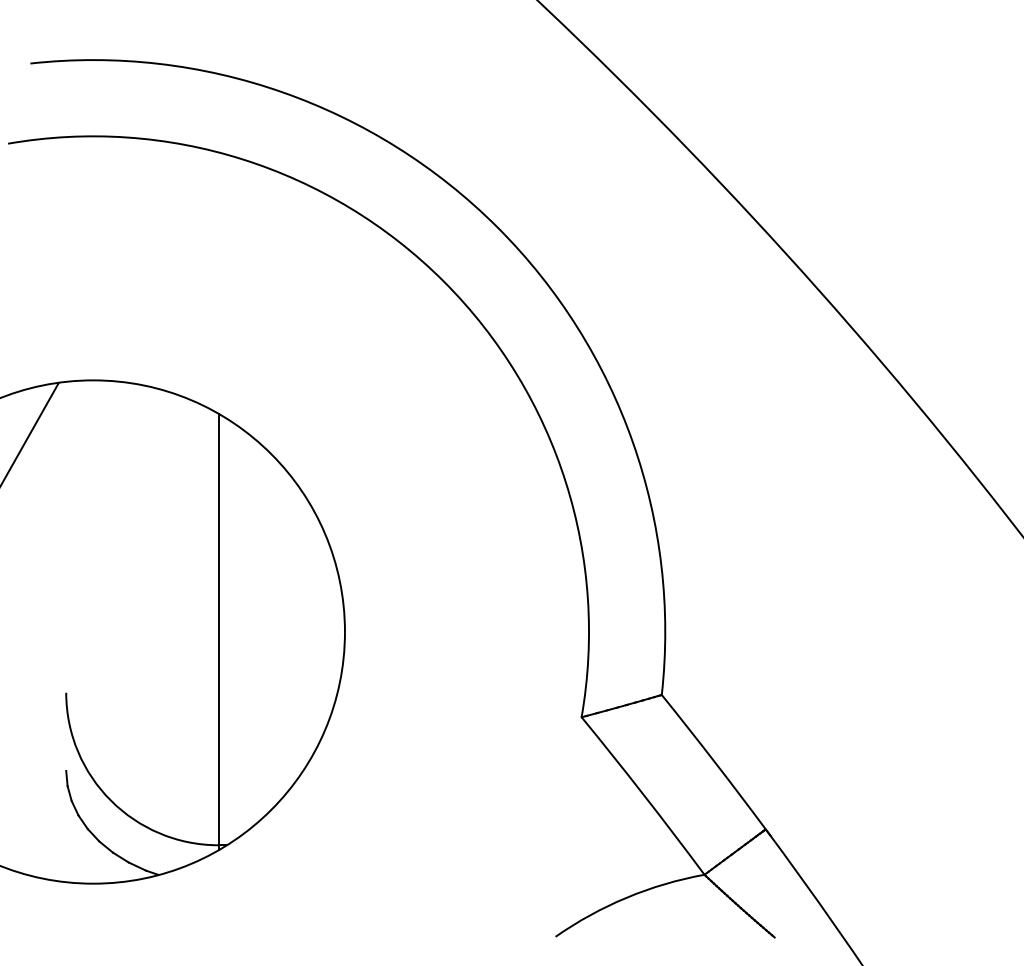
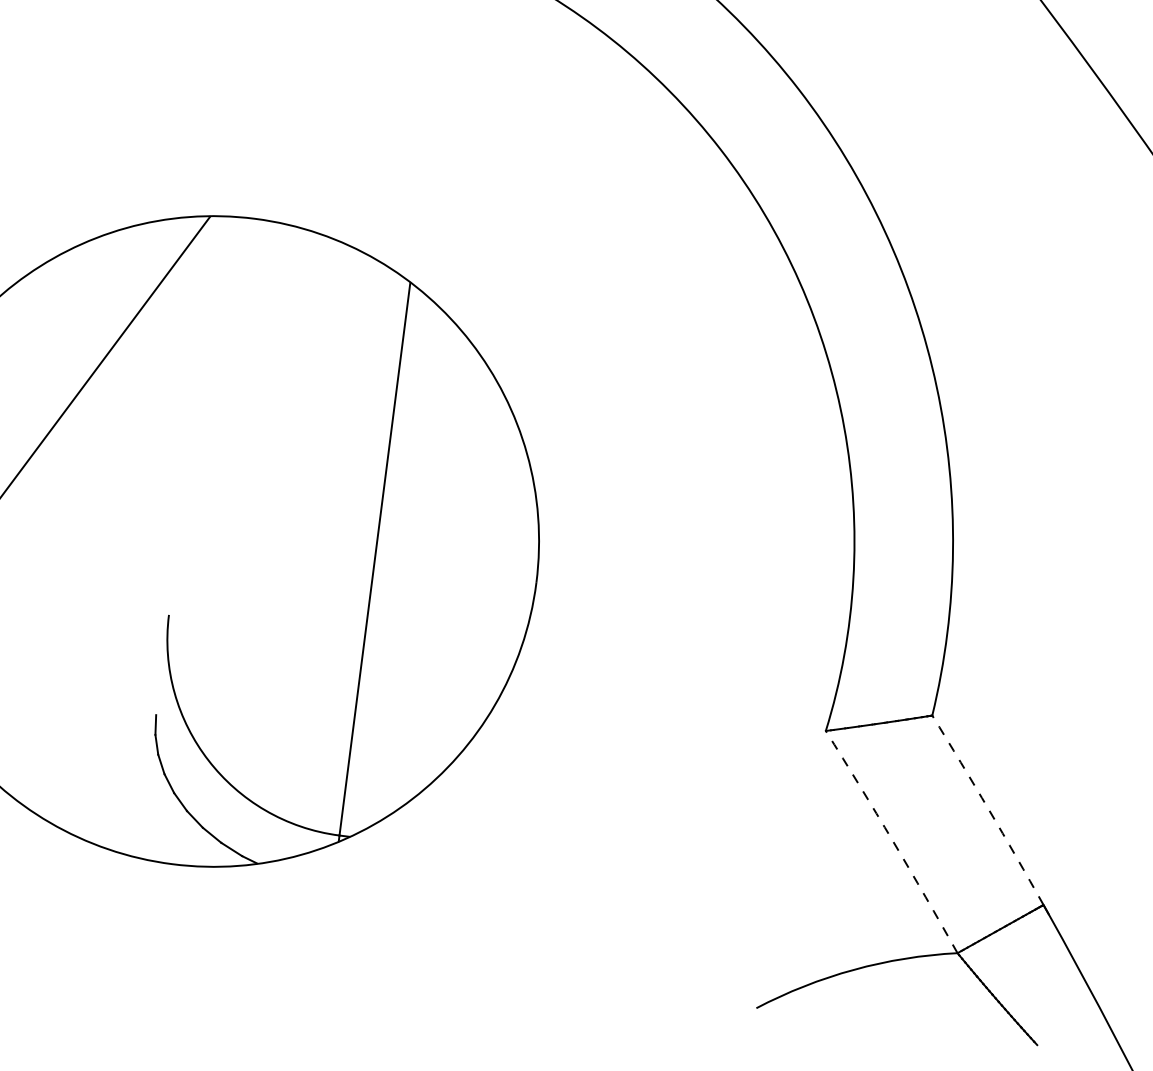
arc: (714, 761) -> (988, 809), solid -> dashed
arc: (644, 795) -> (893, 841), solid -> dashed

